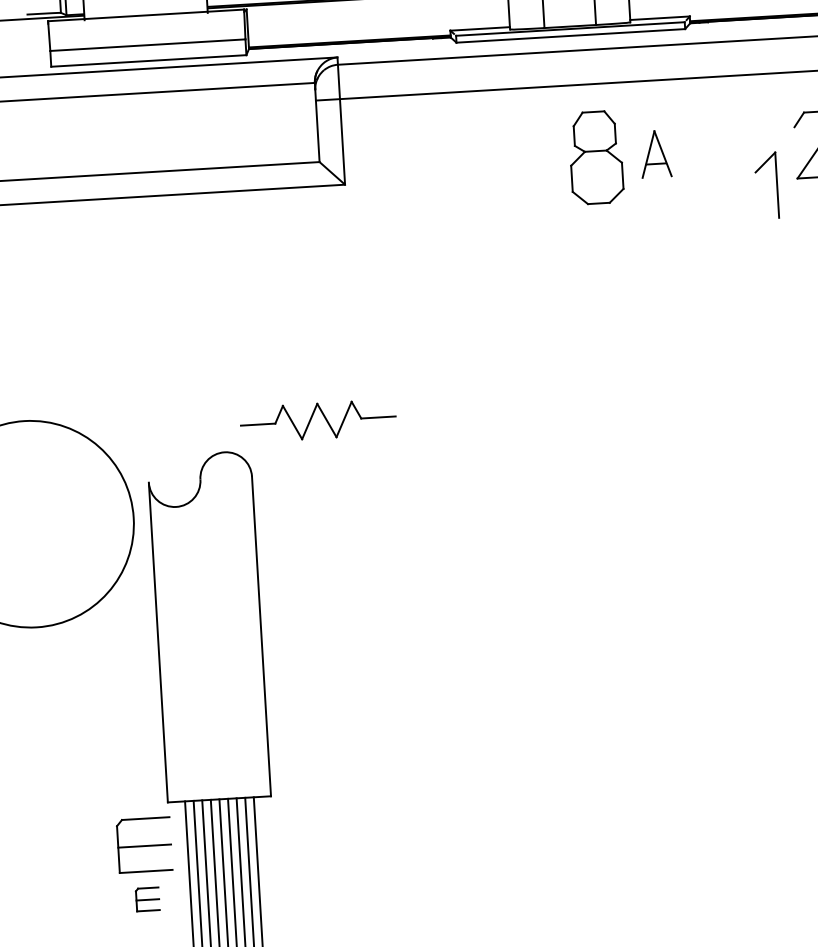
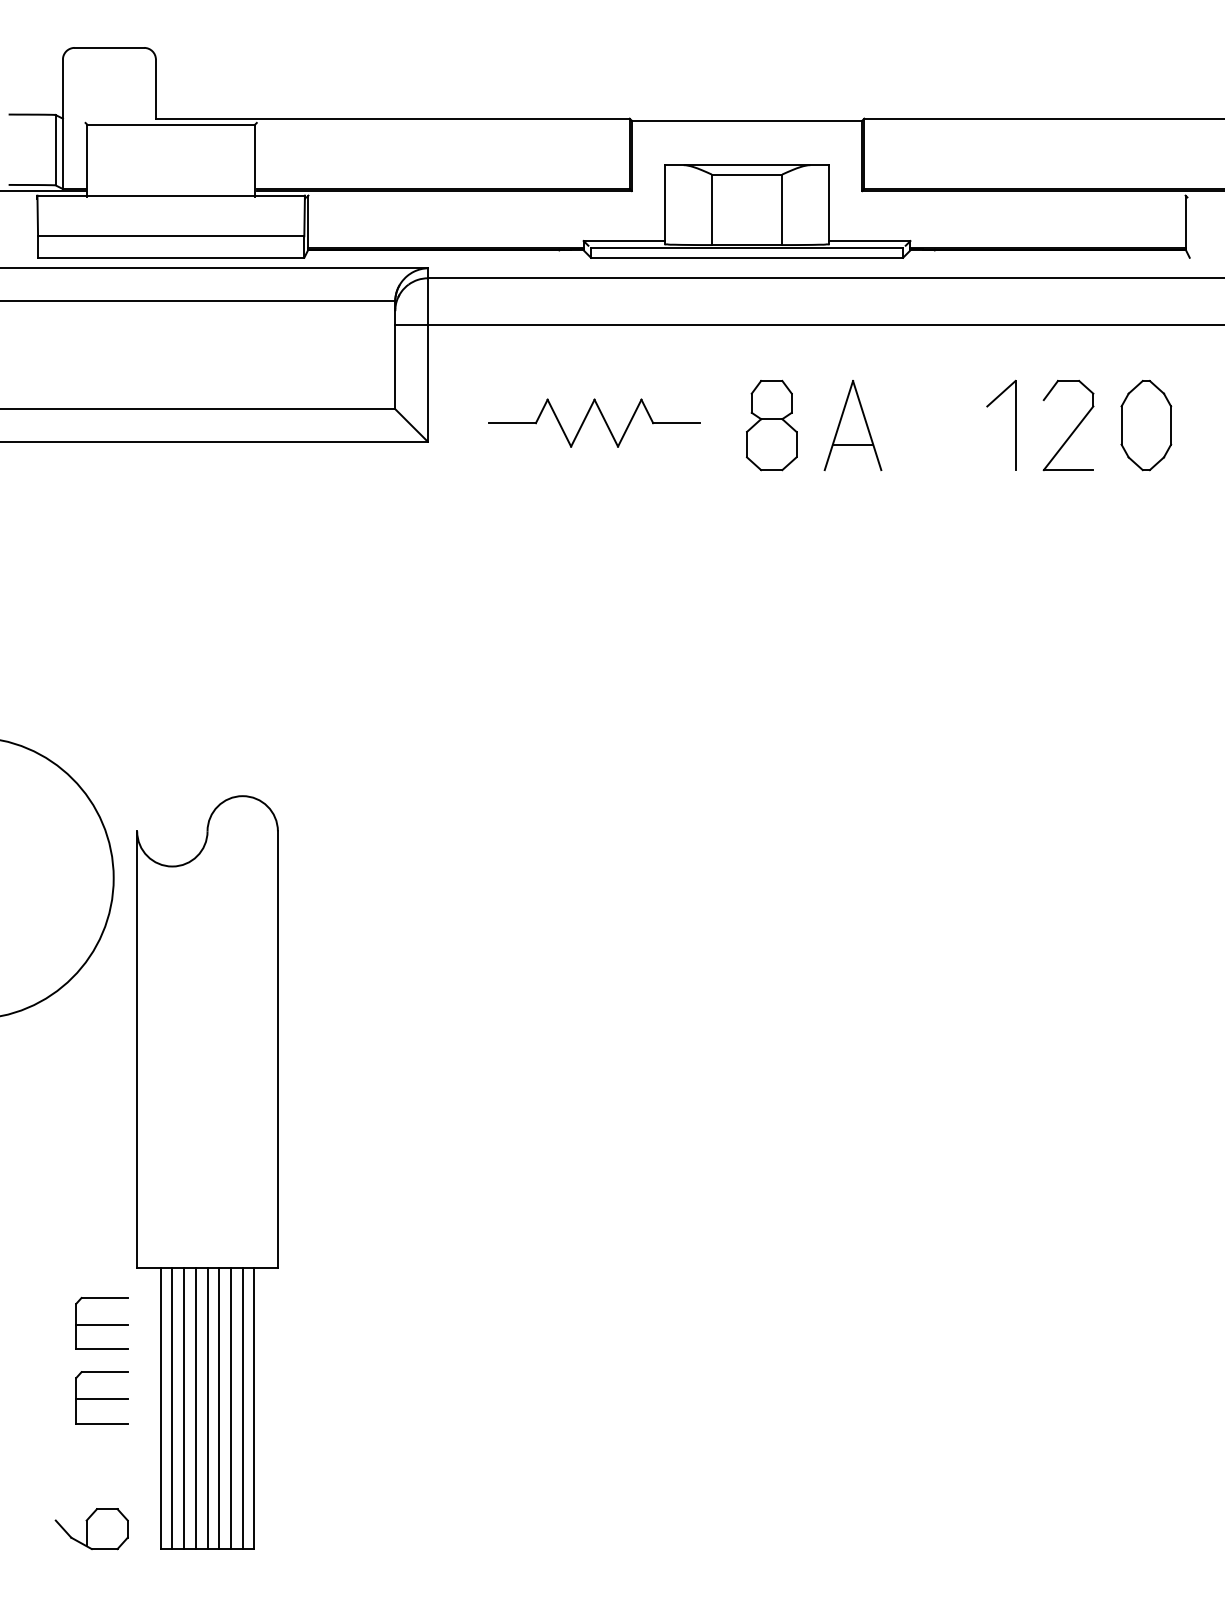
part: (655, 154) -> (852, 425), size x1.43
part: (596, 157) -> (771, 425), size x0.71
part: (777, 184) -> (1015, 424), moved
part: (312, 417) -> (586, 418), moved
part: (144, 844) -> (101, 1323), size x0.71
part: (147, 899) -> (101, 1397), size x1.67

